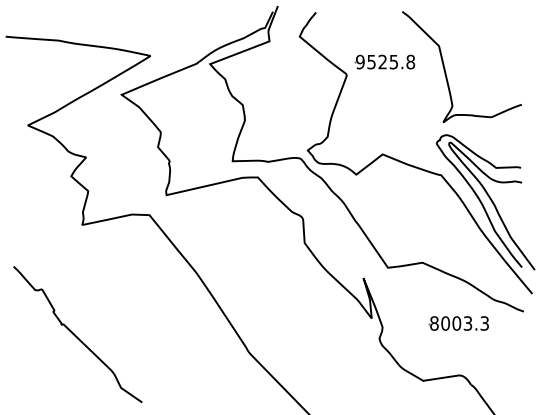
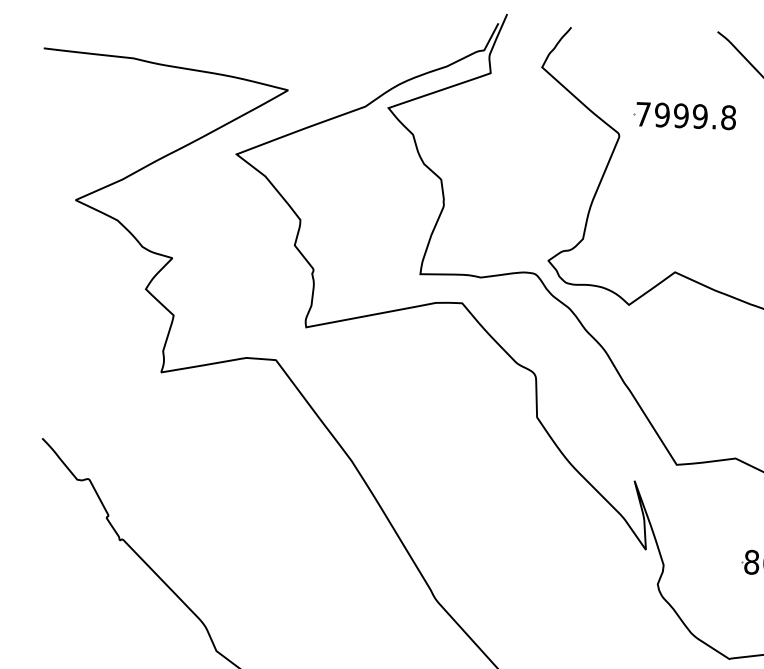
text: (377, 61) -> (672, 114), 9525.8 -> 7999.8

